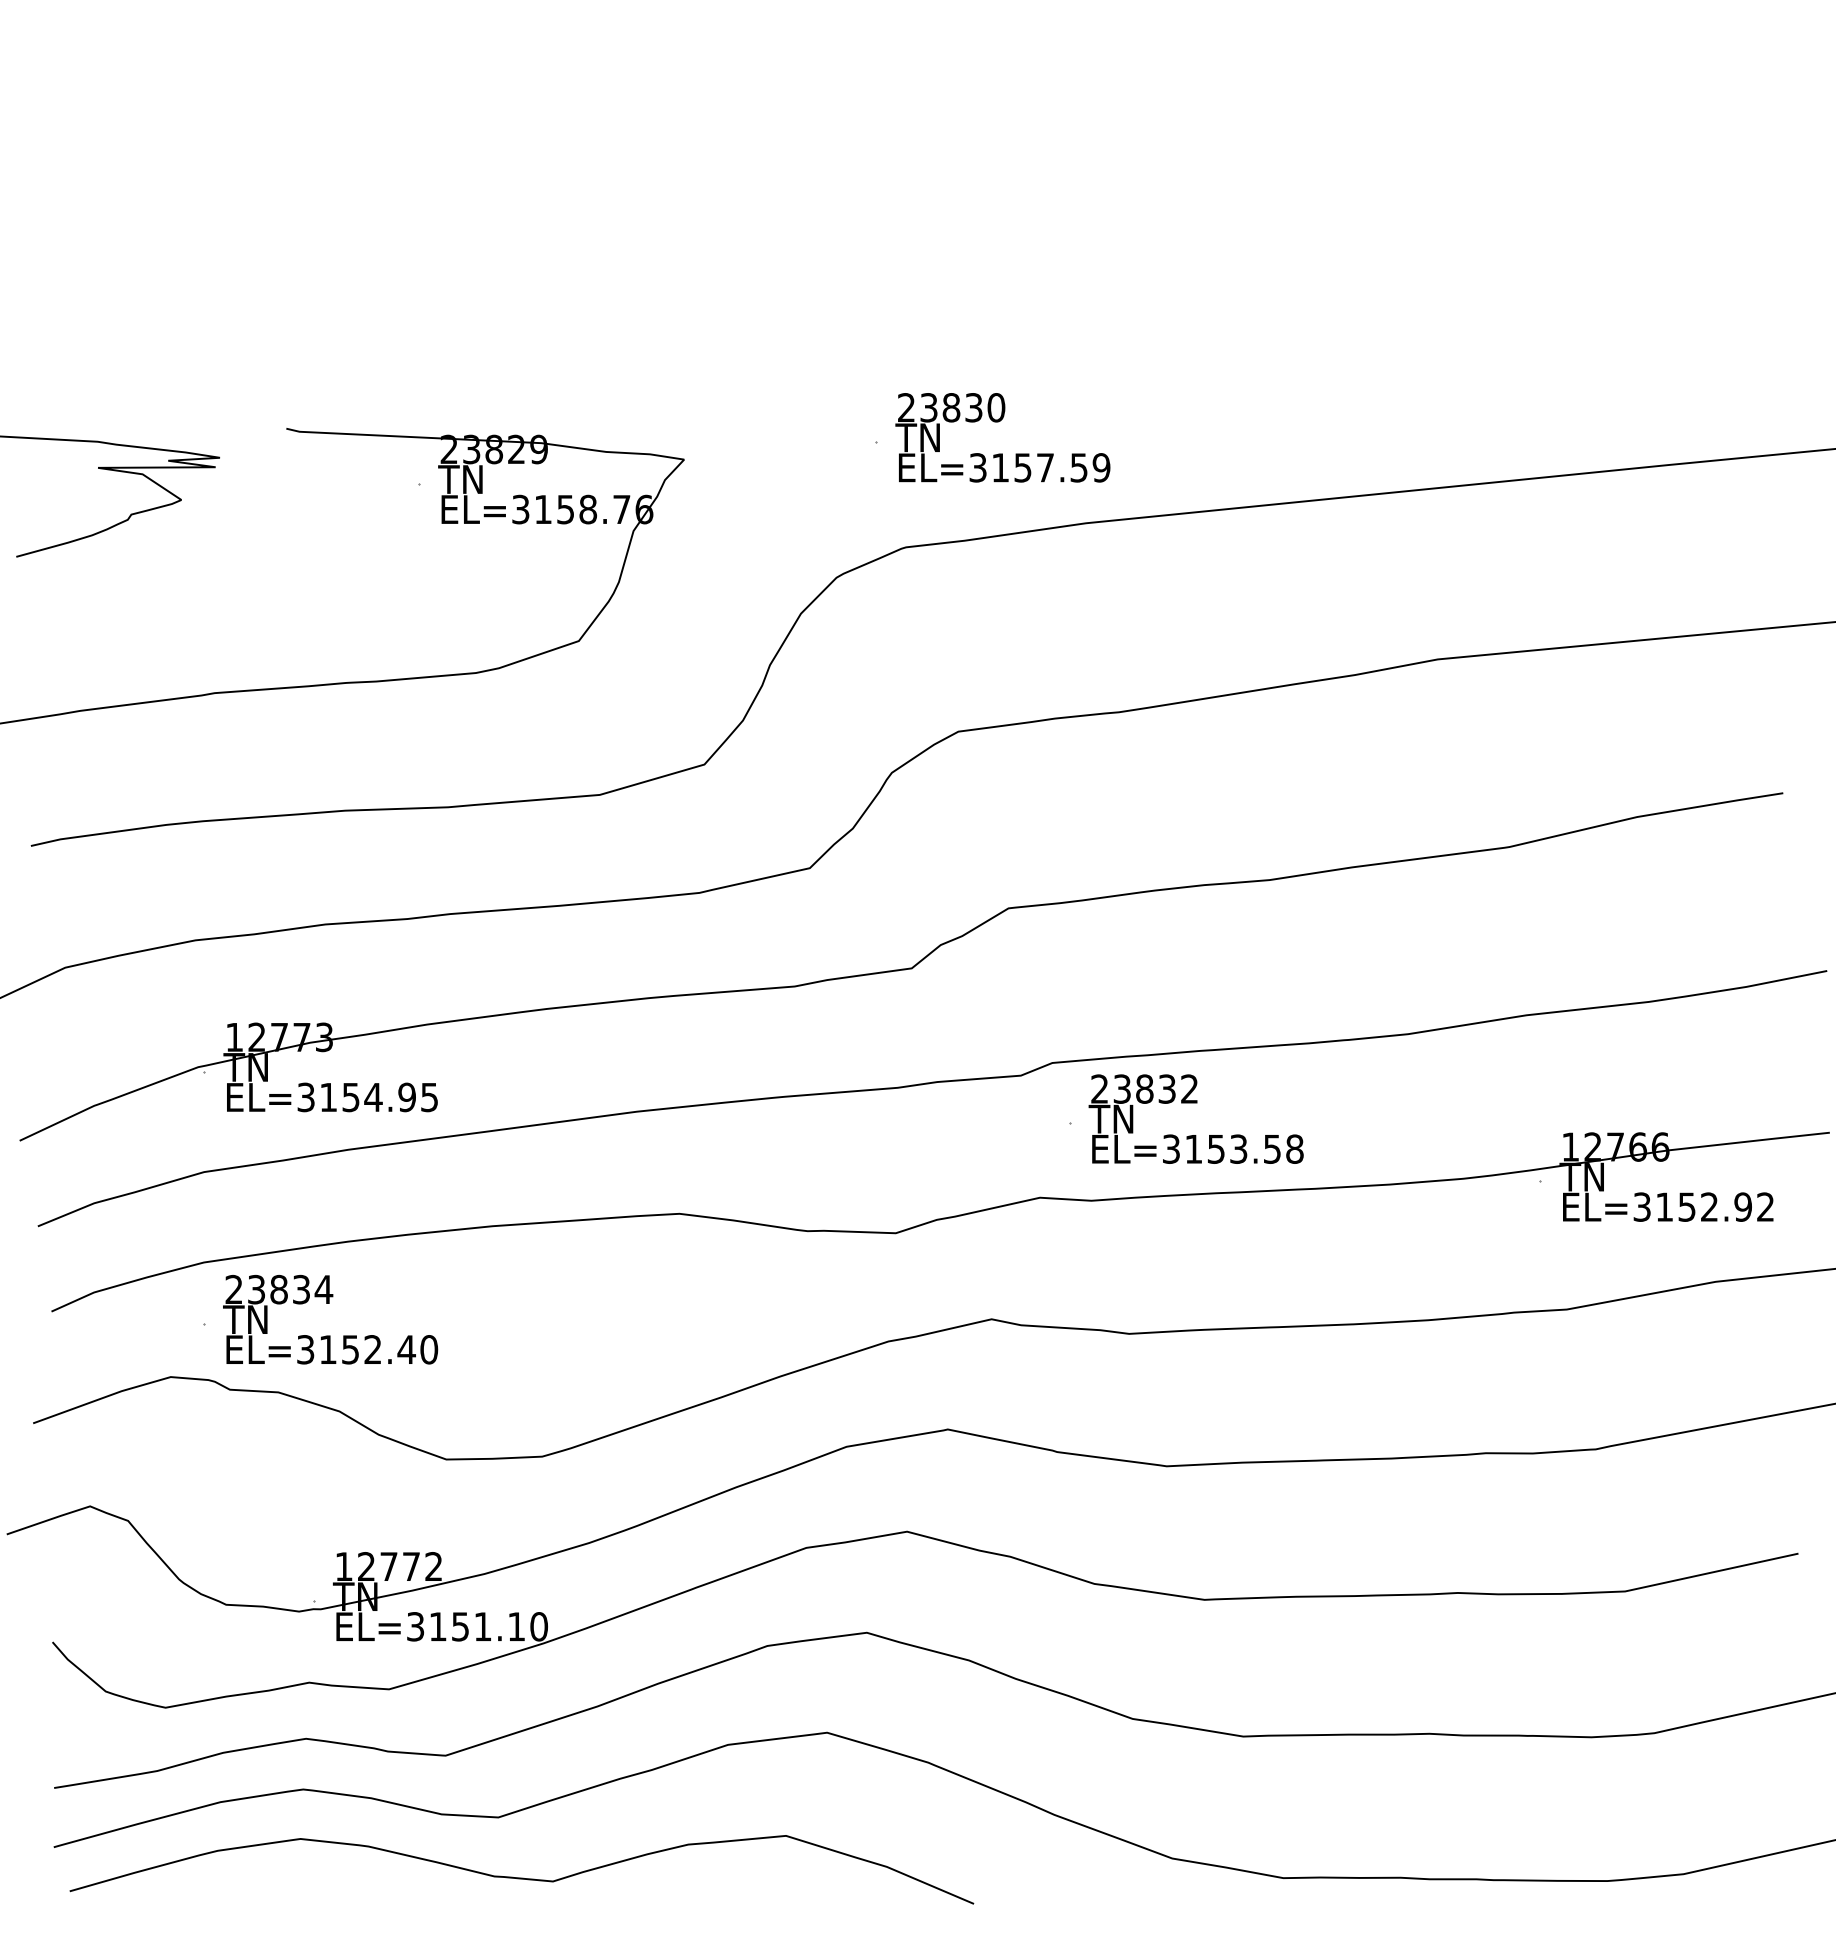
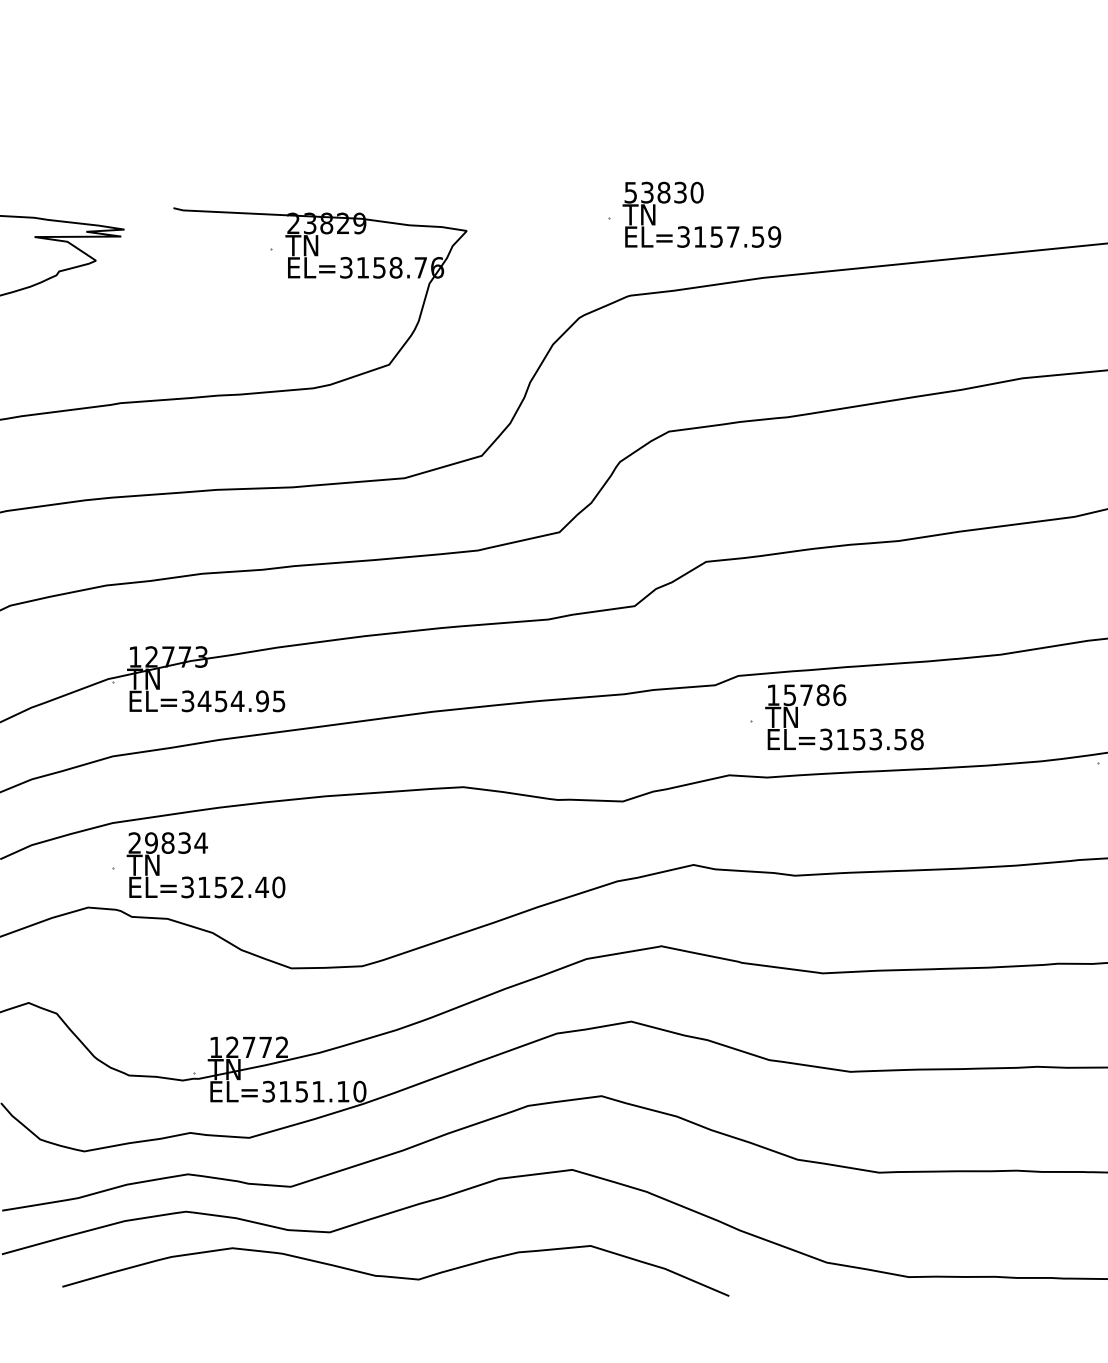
text: (906, 407) -> (630, 192), 23830 -> 53830
text: (1144, 1088) -> (806, 694), 23832 -> 15786
text: (328, 1097) -> (204, 701), EL=3154.95 -> EL=3454.95
text: (256, 1289) -> (151, 842), 23834 -> 29834
curve: (521, 1877) -> (395, 1276), moved

